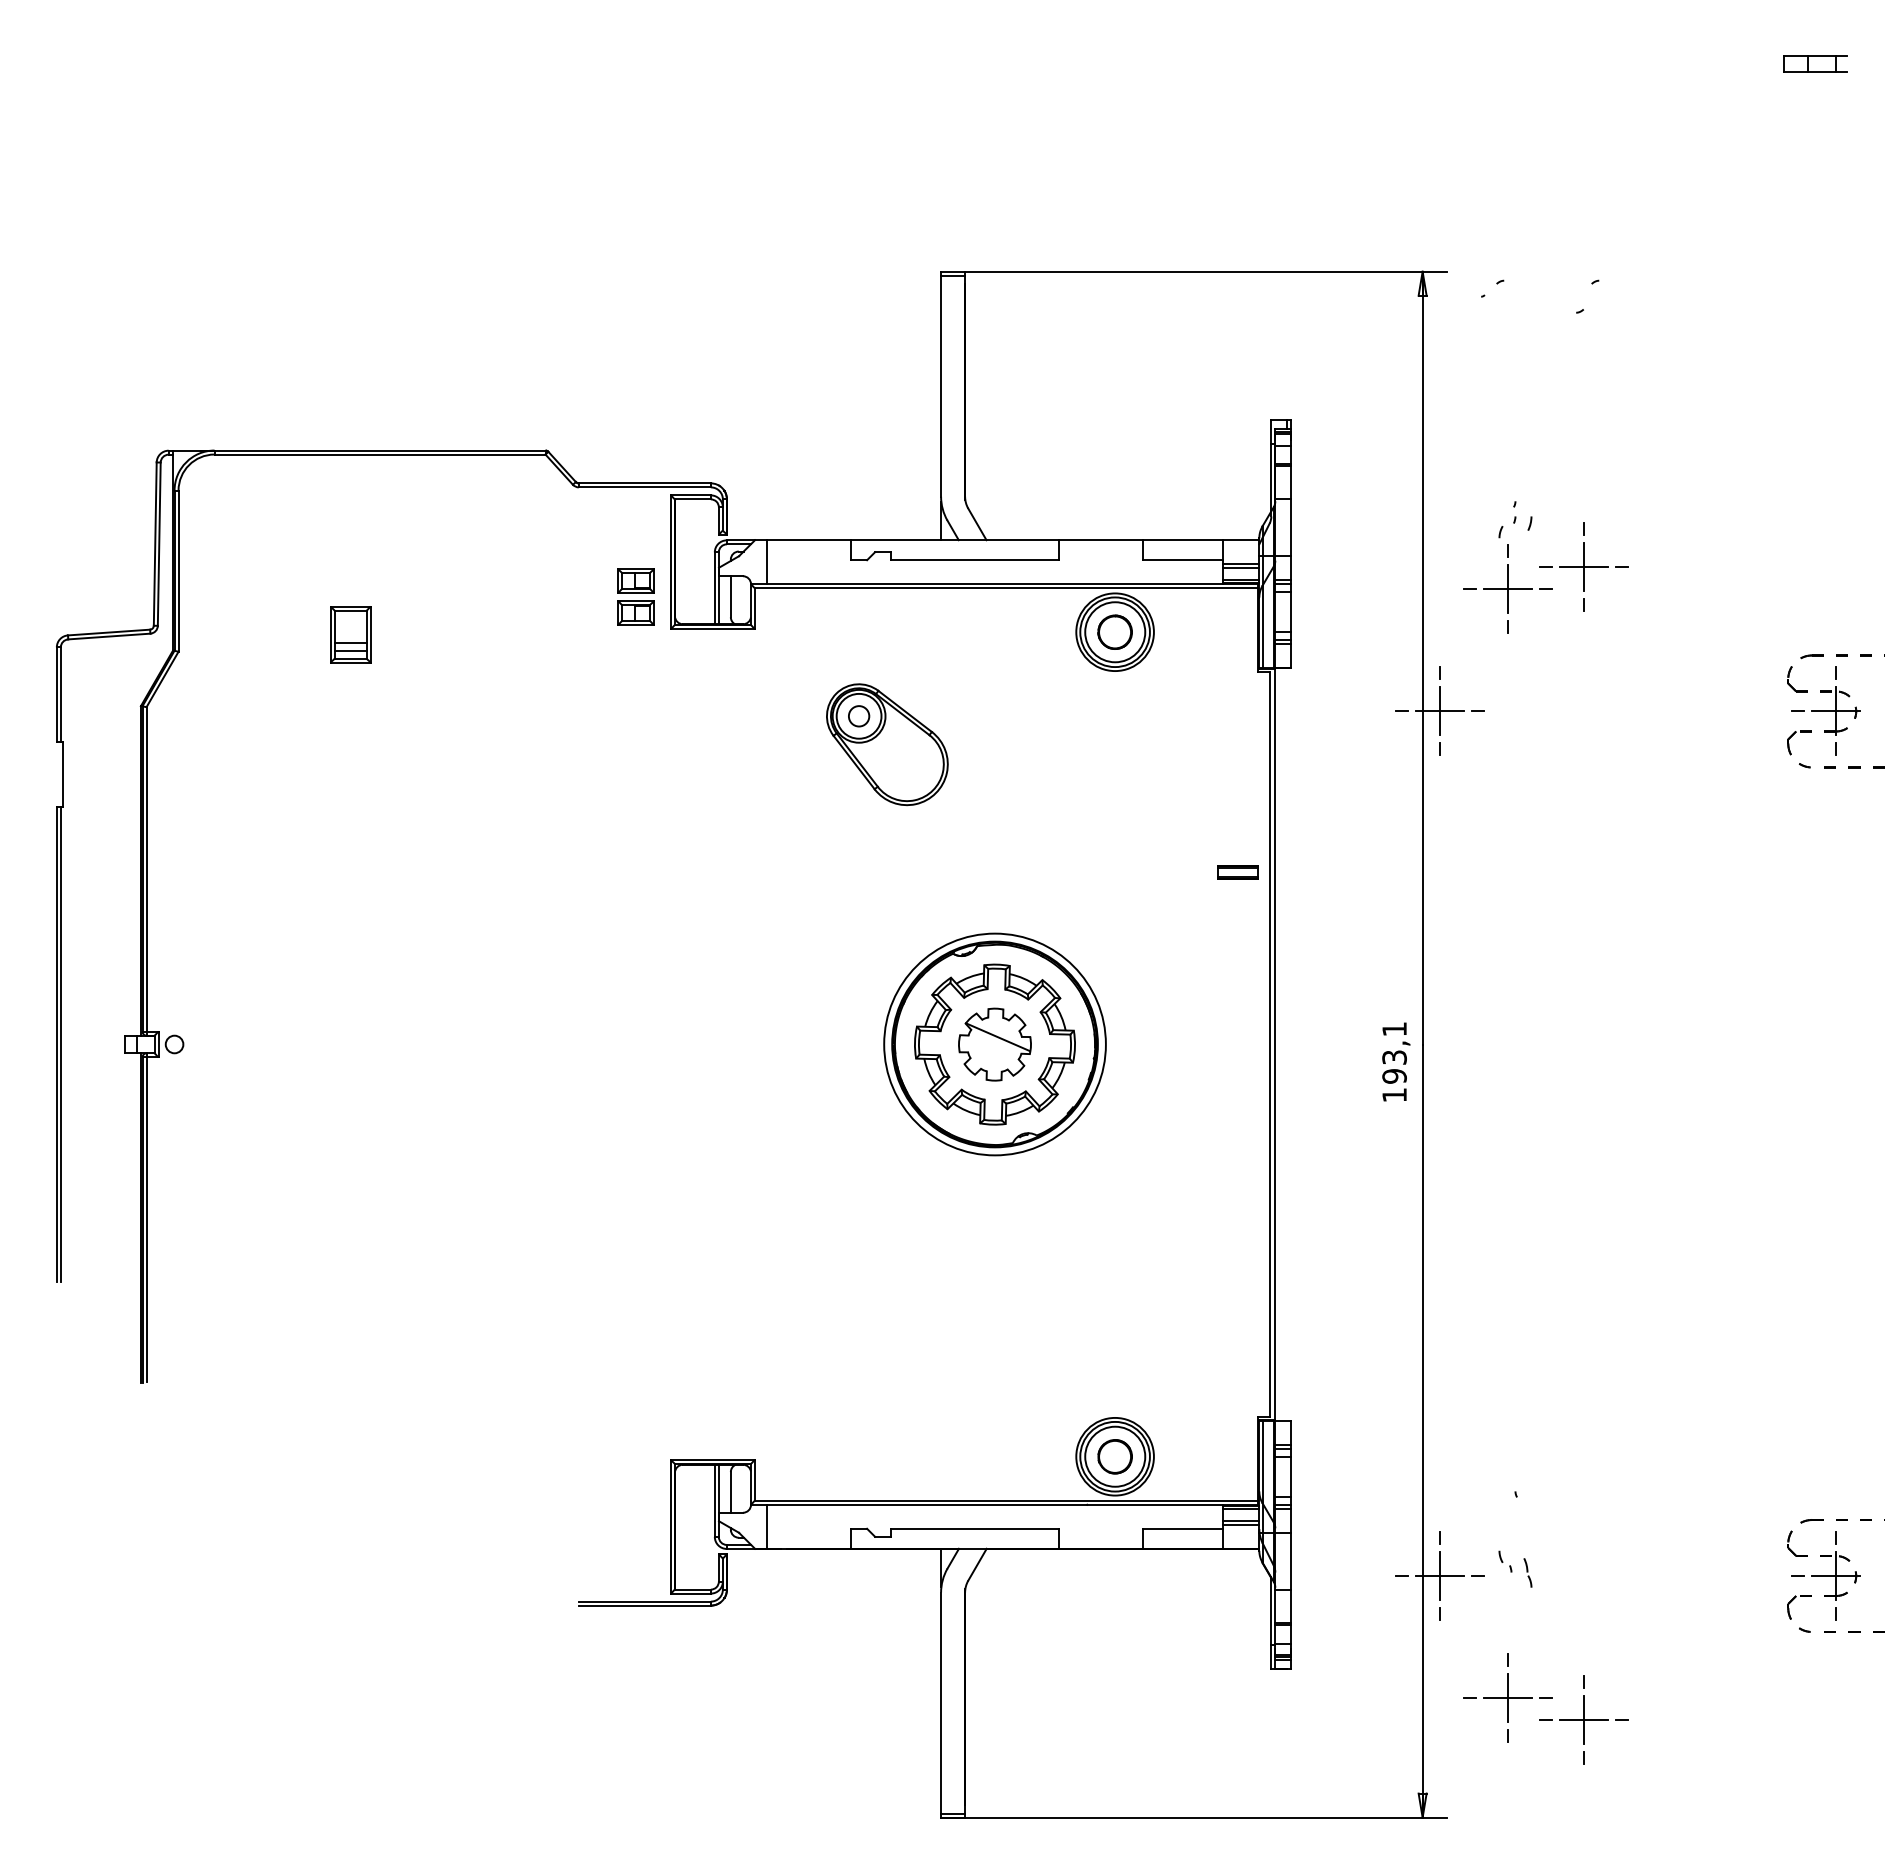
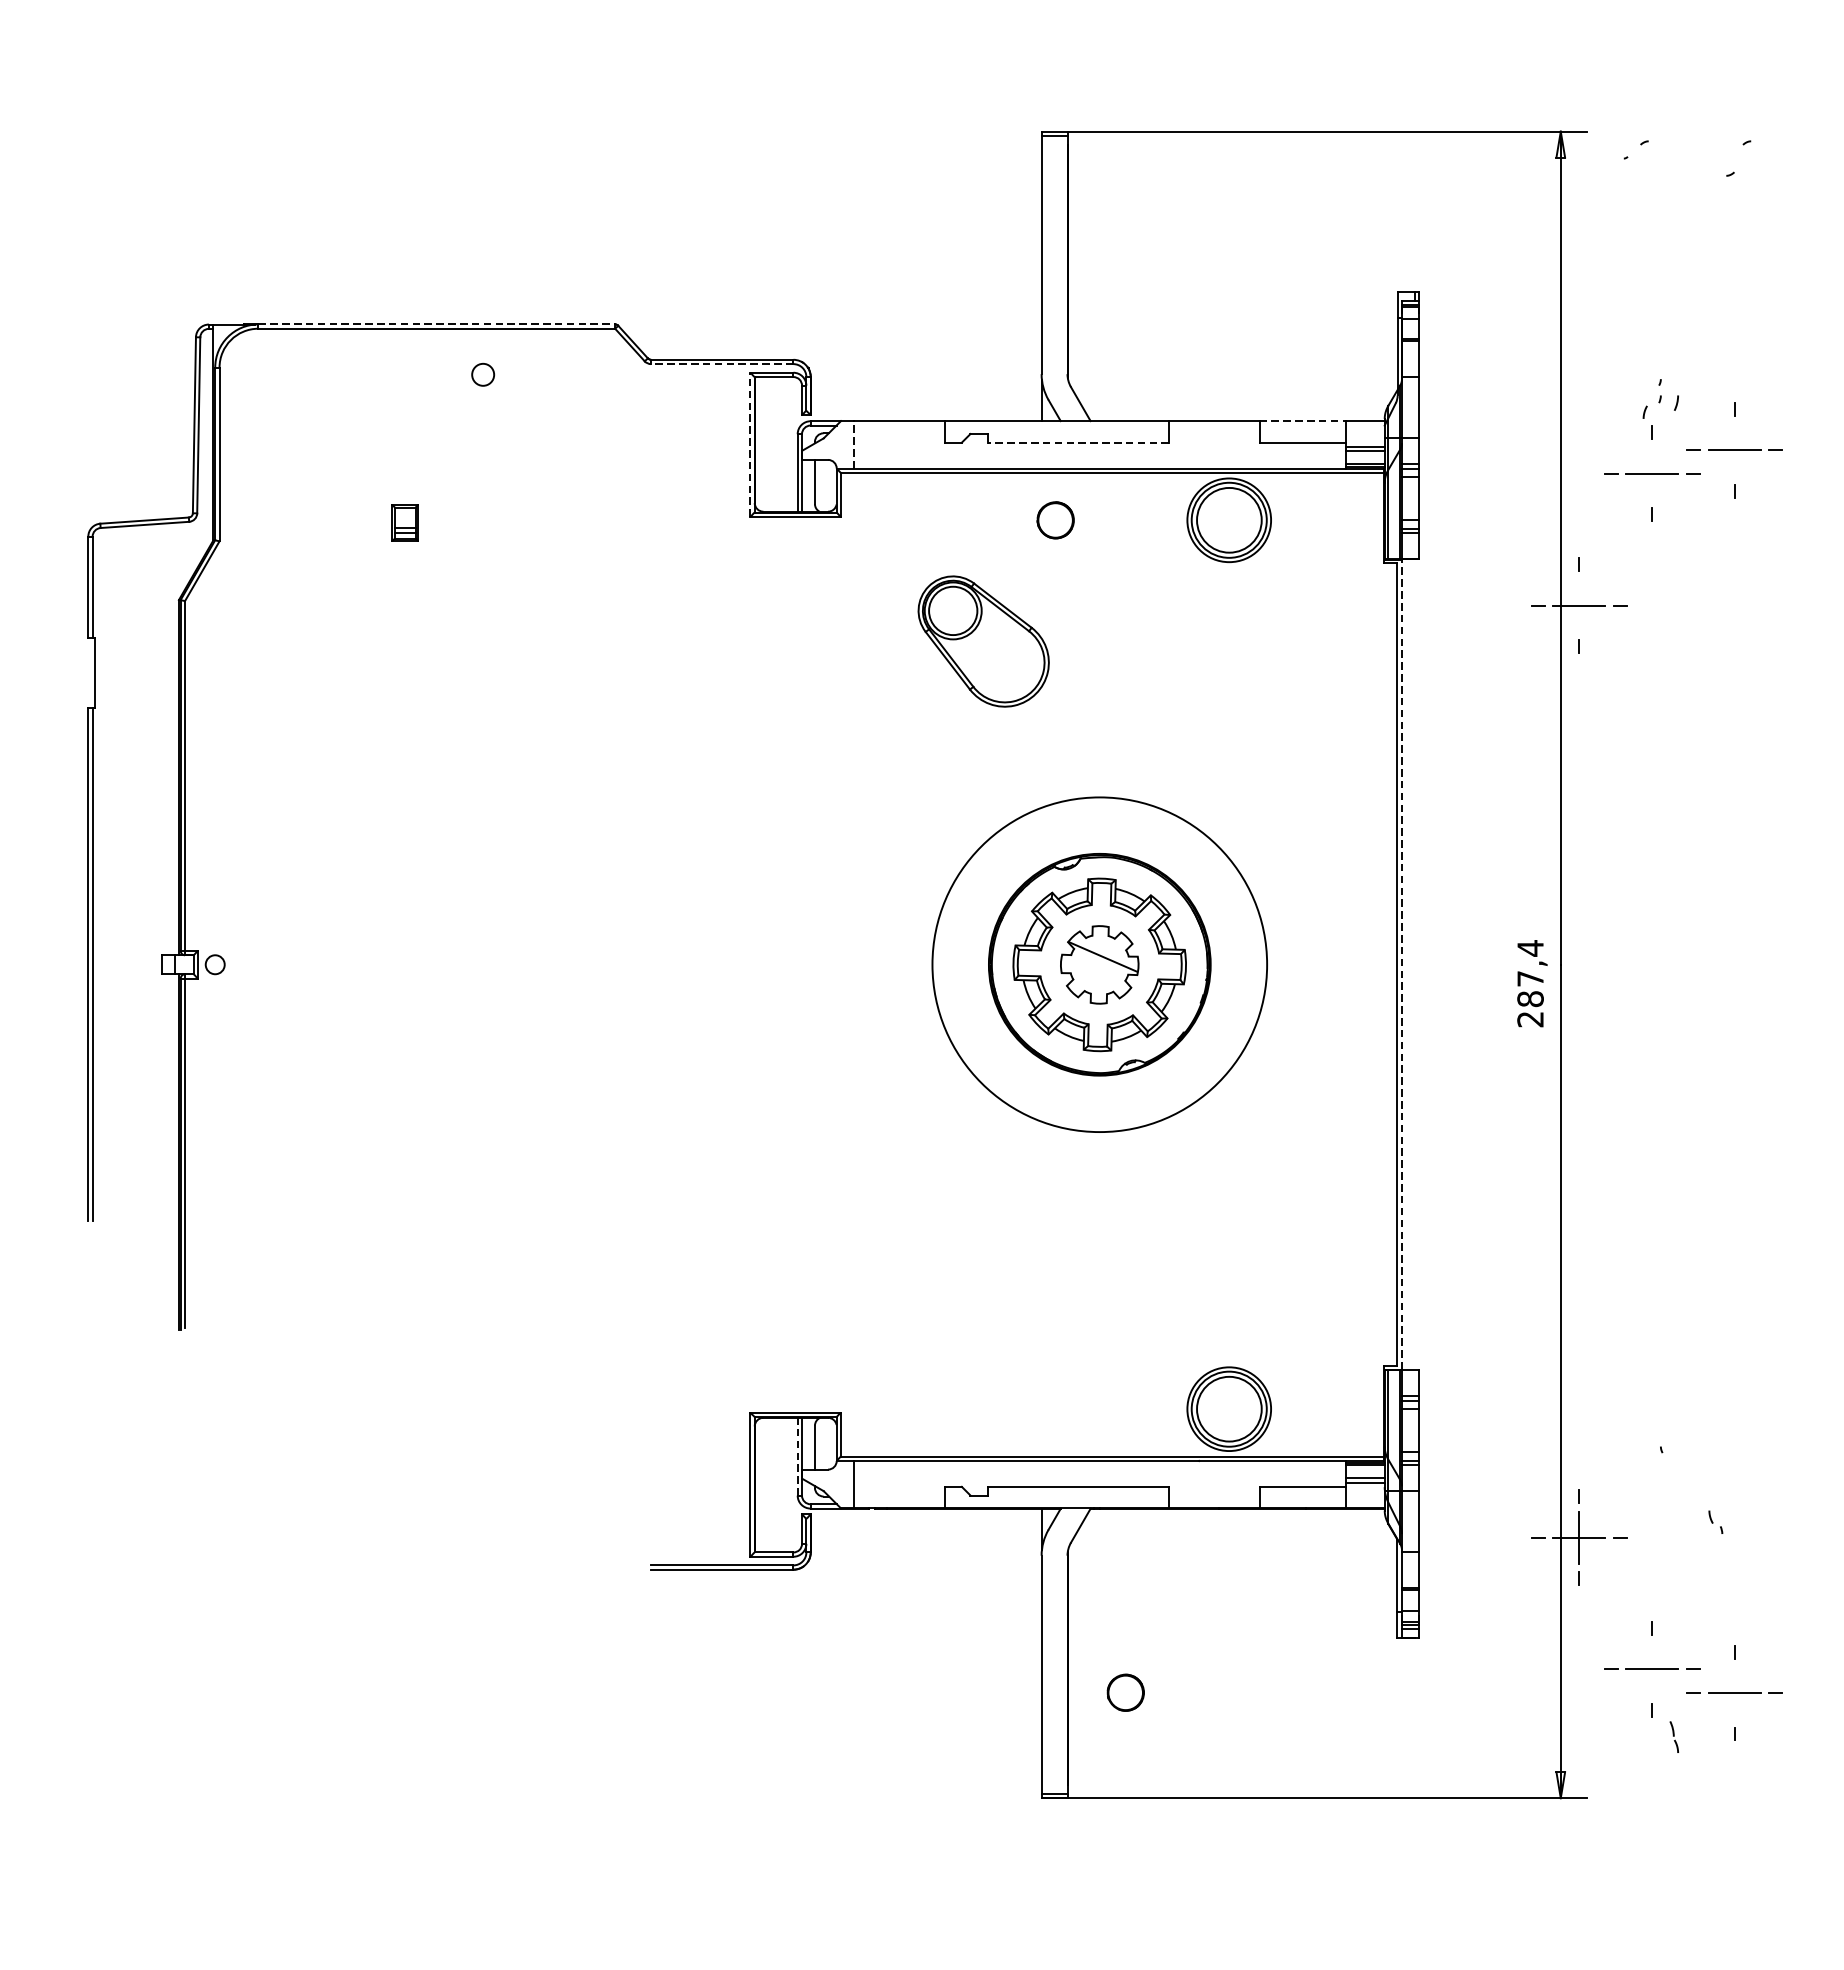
line: (380, 450) -> (437, 324), solid -> dashed
line: (644, 487) -> (721, 364), solid -> dashed
line: (1183, 540) -> (1302, 421), solid -> dashed
line: (974, 560) -> (1077, 442), solid -> dashed
line: (767, 561) -> (854, 444), solid -> dashed
line: (670, 562) -> (749, 445), solid -> dashed
line: (1583, 567) -> (1734, 450), removed
line: (1507, 589) -> (1652, 474), removed
part: (635, 596) -> (712, 481), removed
circle: (1114, 631) -> (1055, 519), moved
part: (350, 634) -> (404, 522), size x0.6
line: (1439, 711) -> (1578, 605), removed
circle: (859, 716) -> (483, 375), moved
part: (1237, 872) -> (1361, 779), removed
circle: (994, 1044) -> (1099, 964), size x1.4
line: (1275, 1044) -> (1402, 964), solid -> dashed
text: (1394, 1061) -> (1530, 983), 193,1 -> 287,4
circle: (1114, 1456) -> (1125, 1692), moved
line: (714, 1500) -> (797, 1456), solid -> dashed
part: (1505, 1561) -> (1715, 1522), moved
line: (1527, 1572) -> (1673, 1736), moved
line: (1507, 1698) -> (1652, 1669), removed
line: (1583, 1719) -> (1734, 1692), removed

